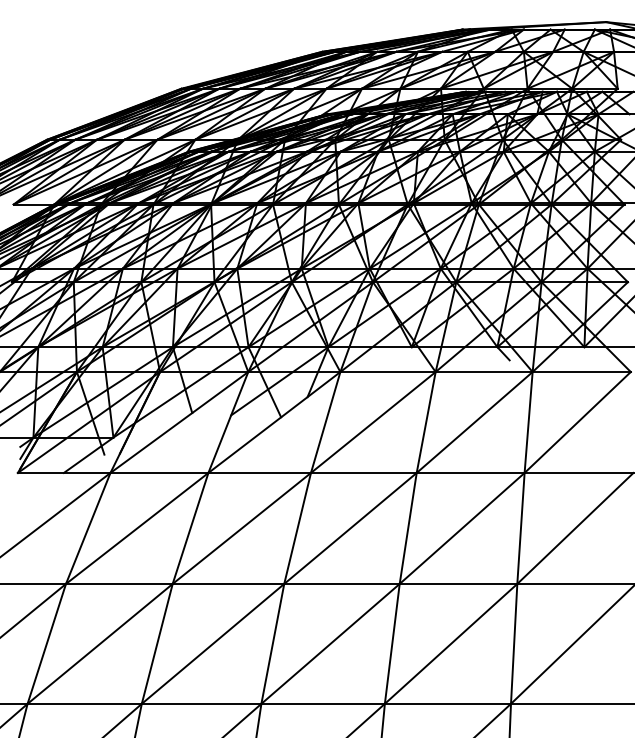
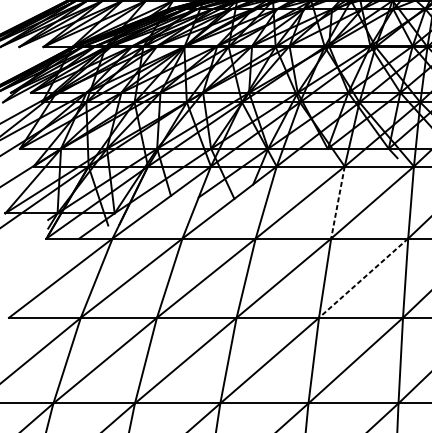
line: (426, 422) -> (338, 202), solid -> dashed
line: (462, 528) -> (363, 278), solid -> dashed

